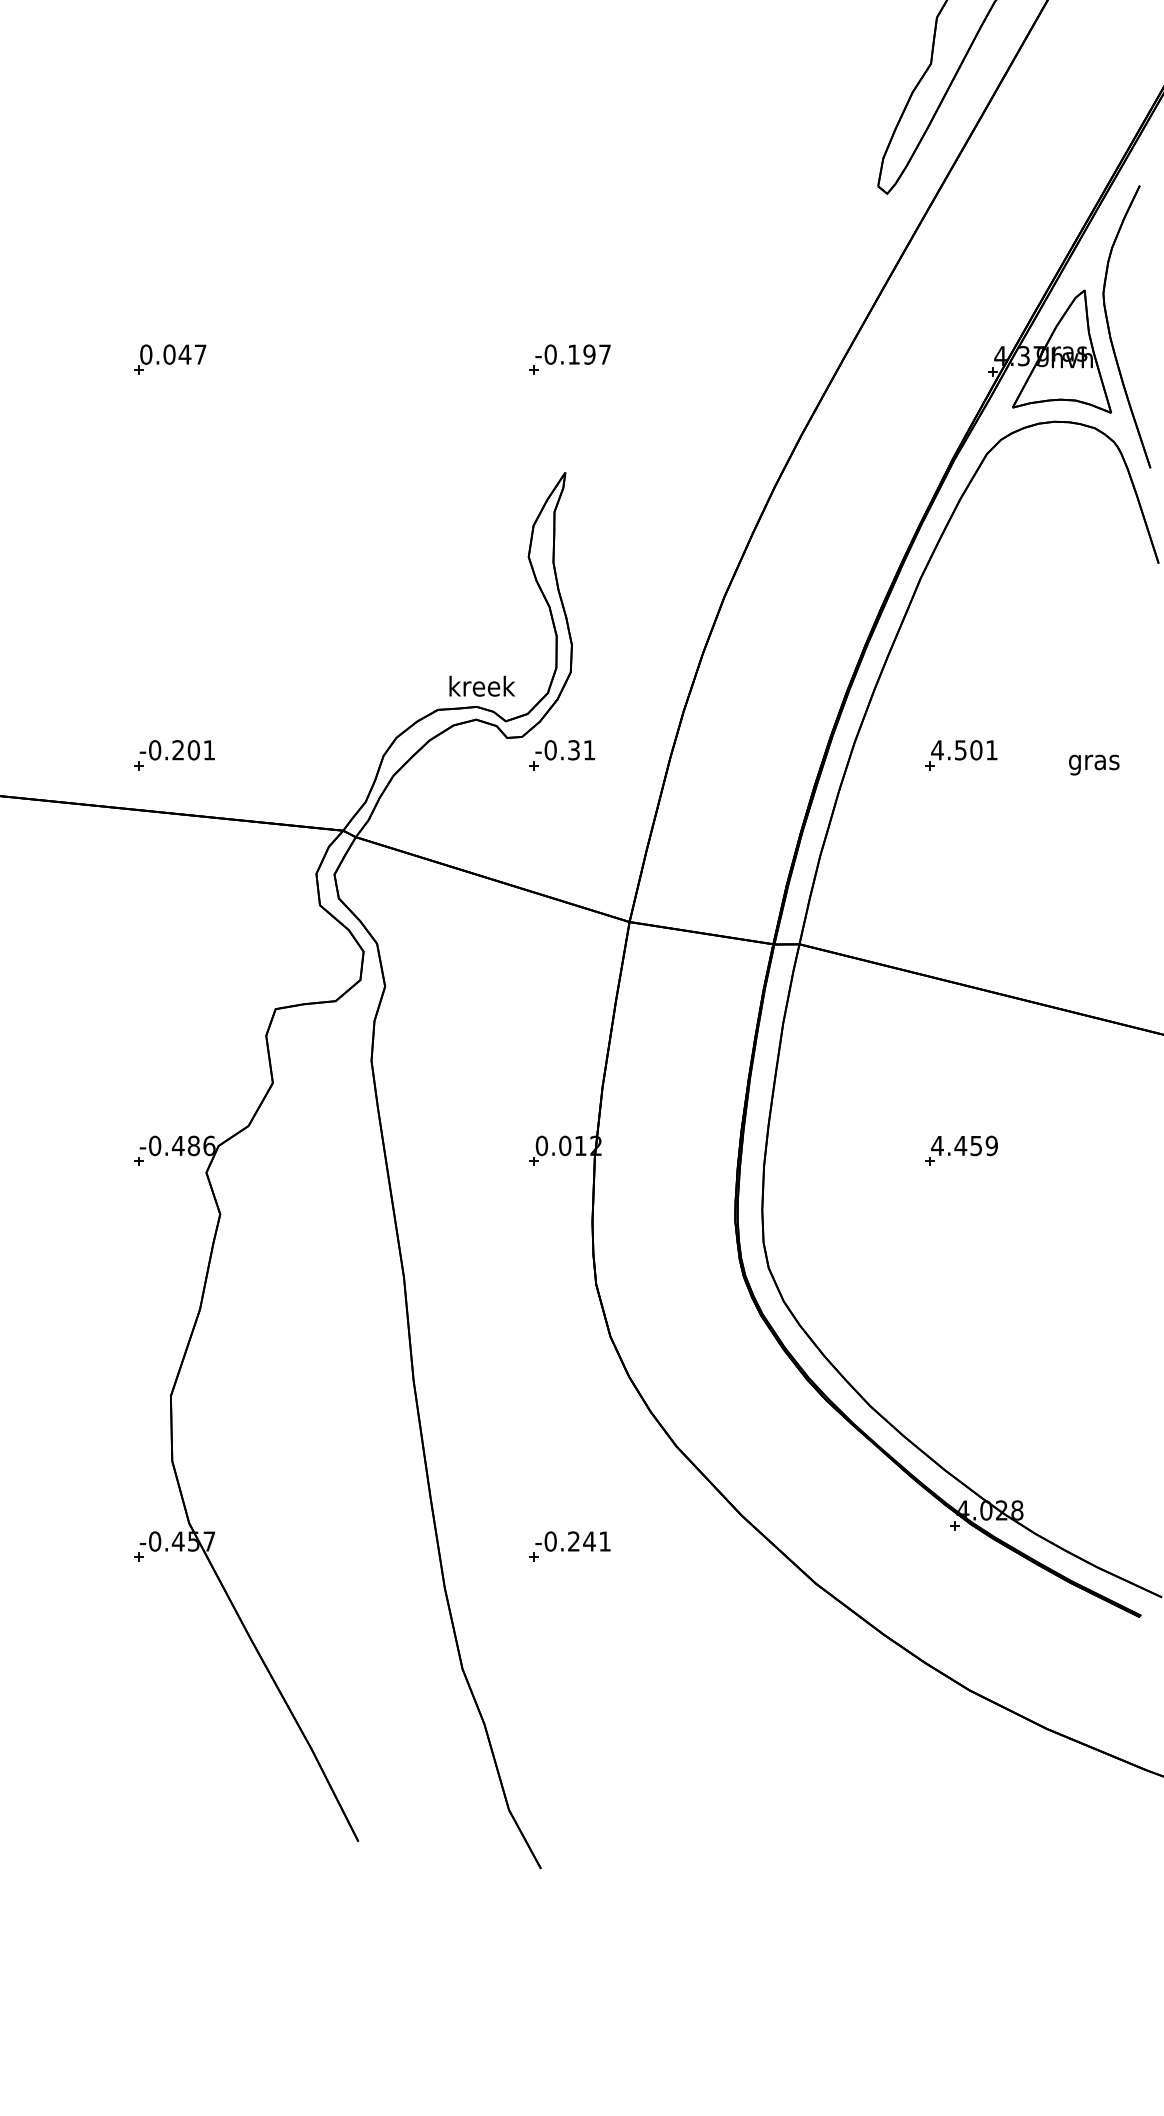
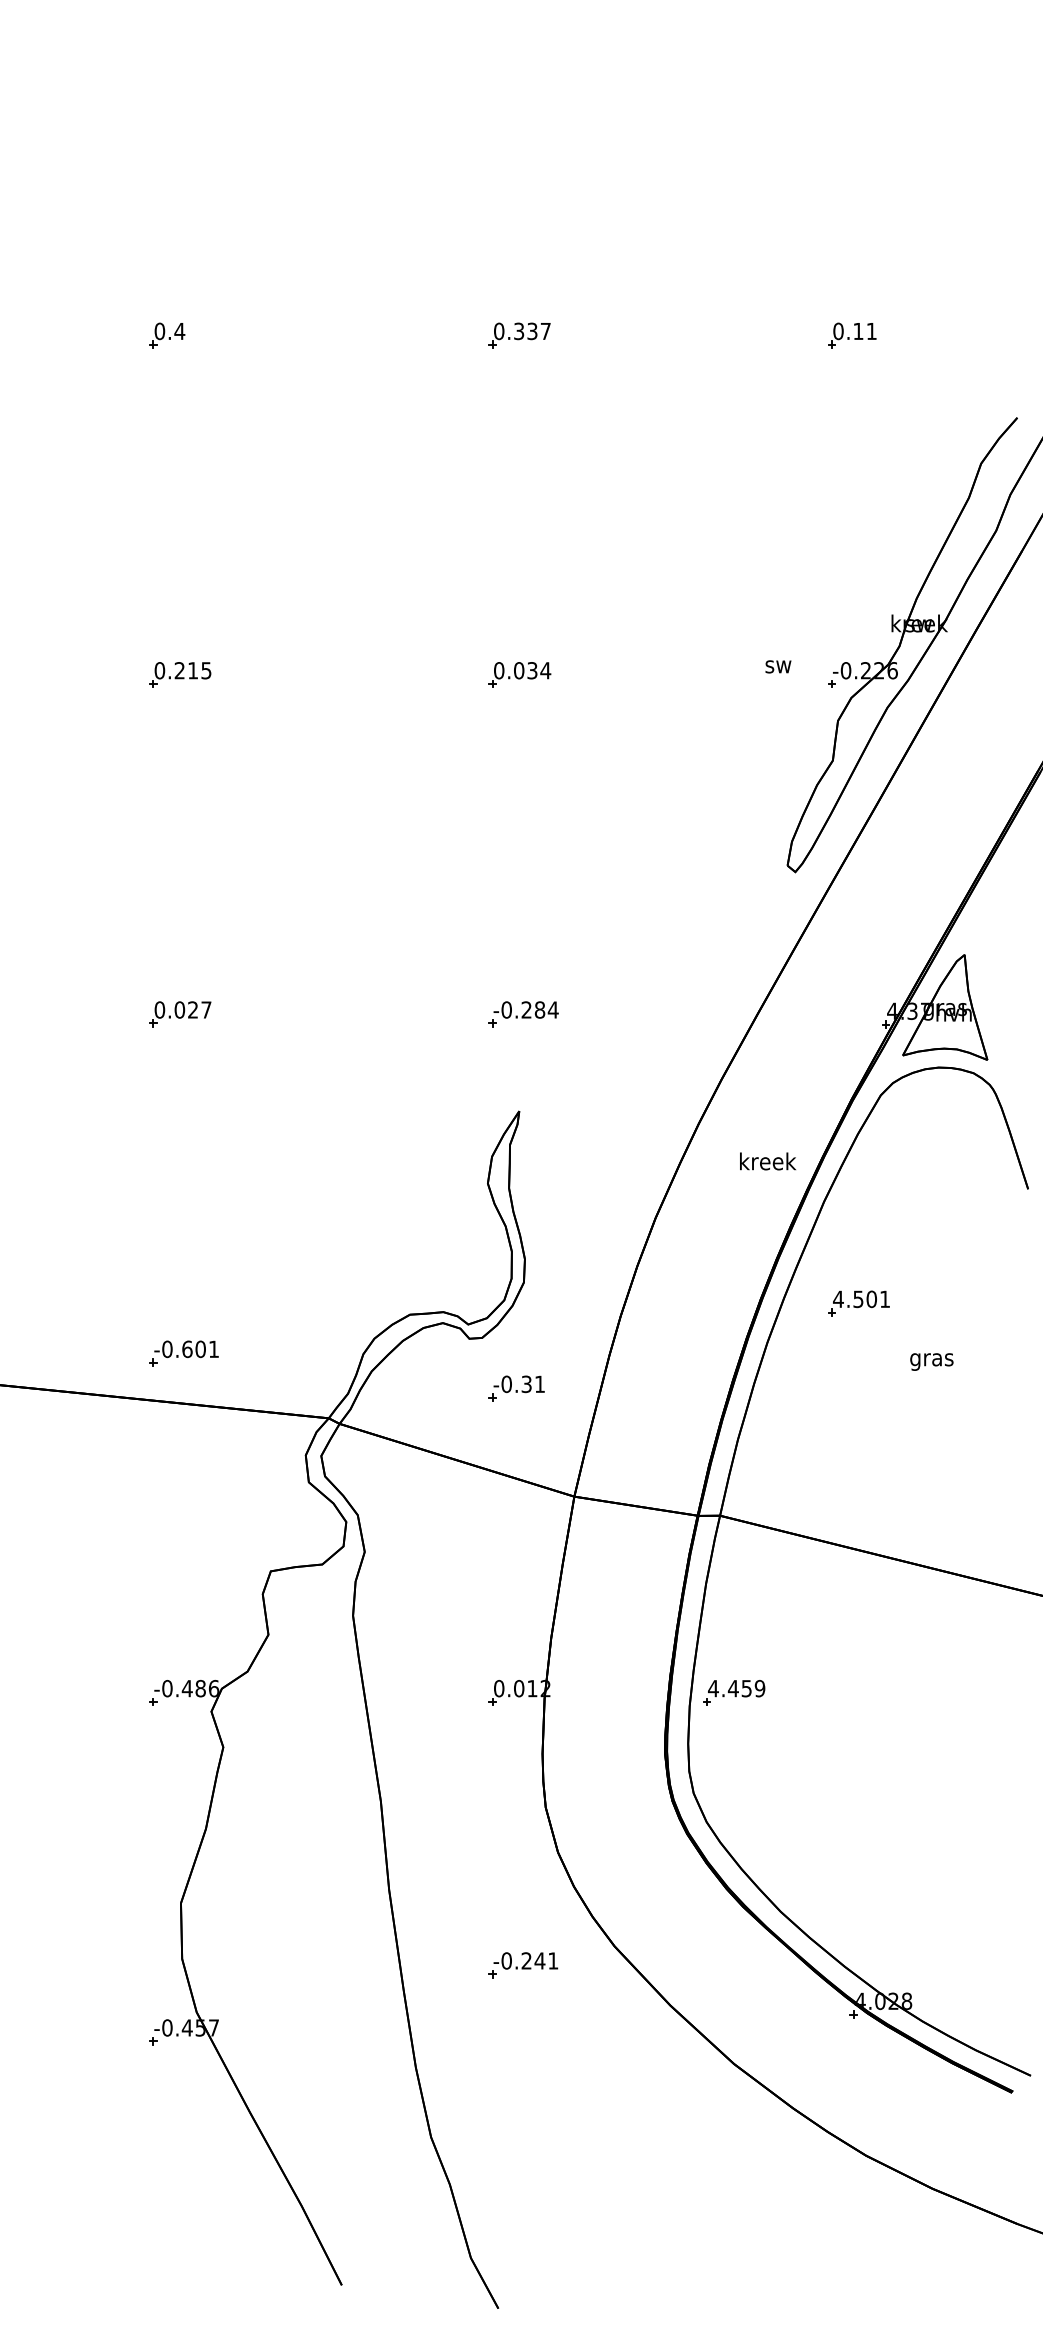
part: (1110, 328) -> (986, 987), removed
text: (184, 354) -> (192, 1009), 0.047 -> 0.027
text: (588, 354) -> (539, 1009), -0.197 -> -0.284
text: (481, 686) -> (767, 1161), moved
text: (178, 750) -> (187, 1349), -0.201 -> -0.601
part: (562, 755) -> (516, 1388), moved
part: (960, 755) -> (858, 1303), moved
text: (1093, 764) -> (931, 1361), moved
part: (962, 1150) -> (734, 1692), moved
part: (570, 1546) -> (523, 1965), moved

